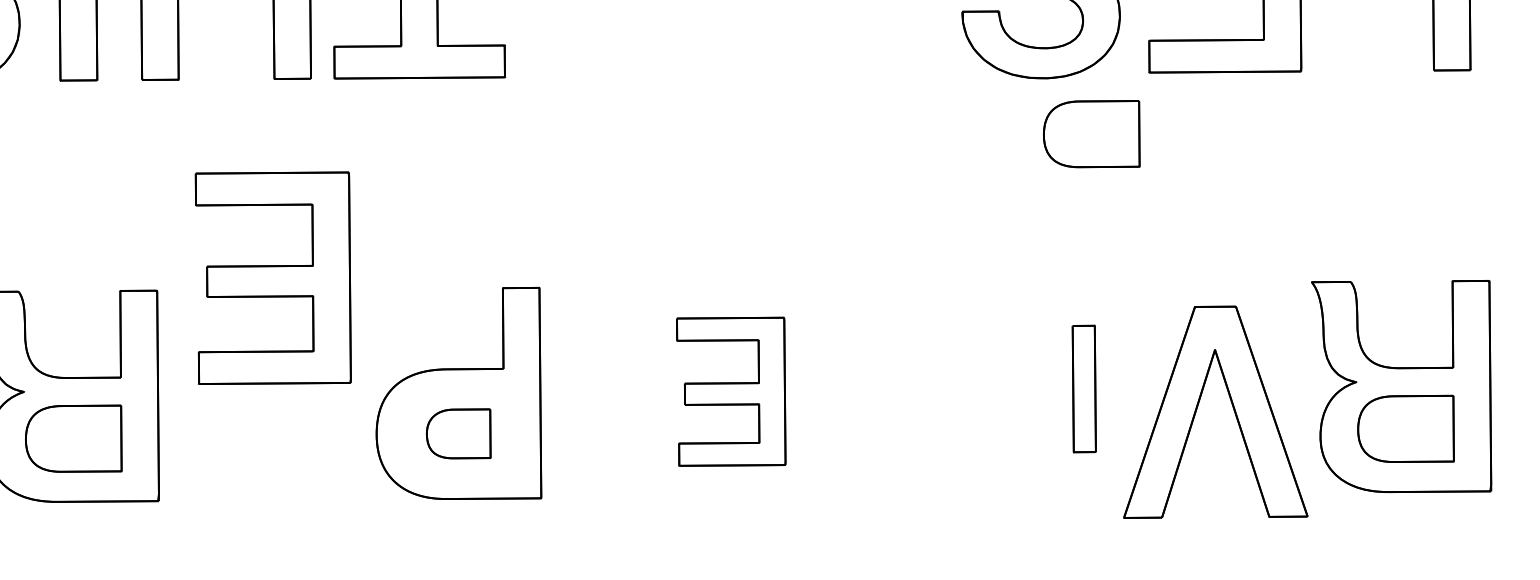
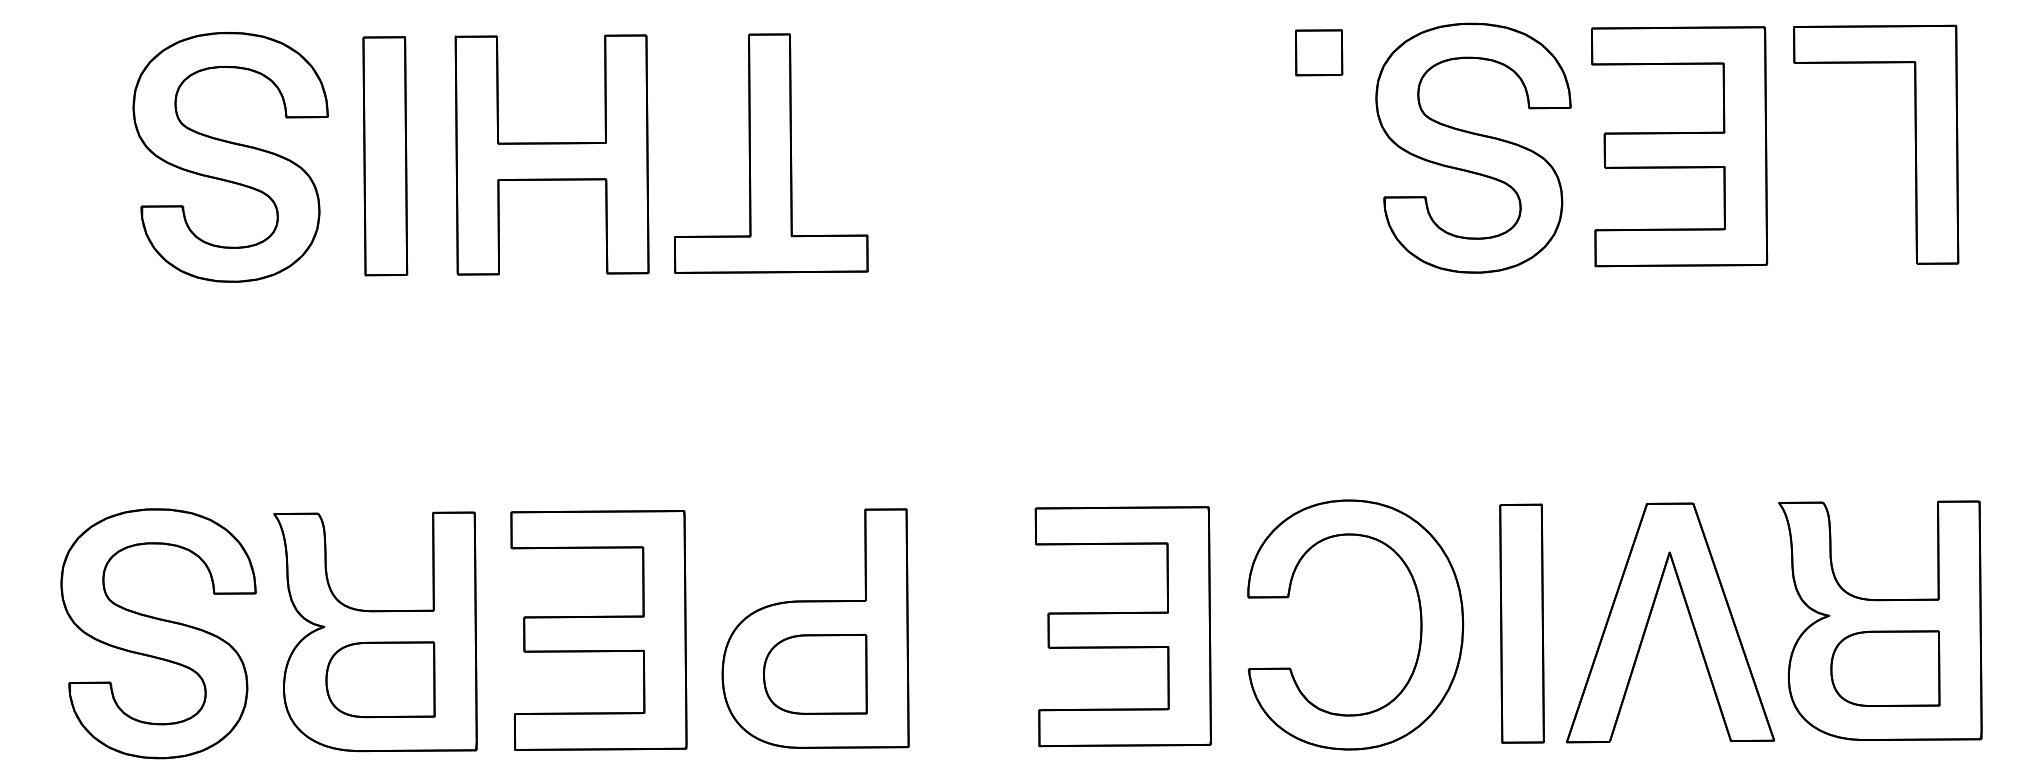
part: (1091, 133) -> (1530, 335), removed
part: (272, 278) -> (598, 630), moved
part: (1083, 388) -> (1521, 623), size x1.67
part: (994, 389) -> (1420, 624), added
part: (730, 391) -> (1122, 626), size x1.43
part: (1232, 407) -> (1689, 617), moved
part: (458, 433) -> (815, 673), size x1.43

